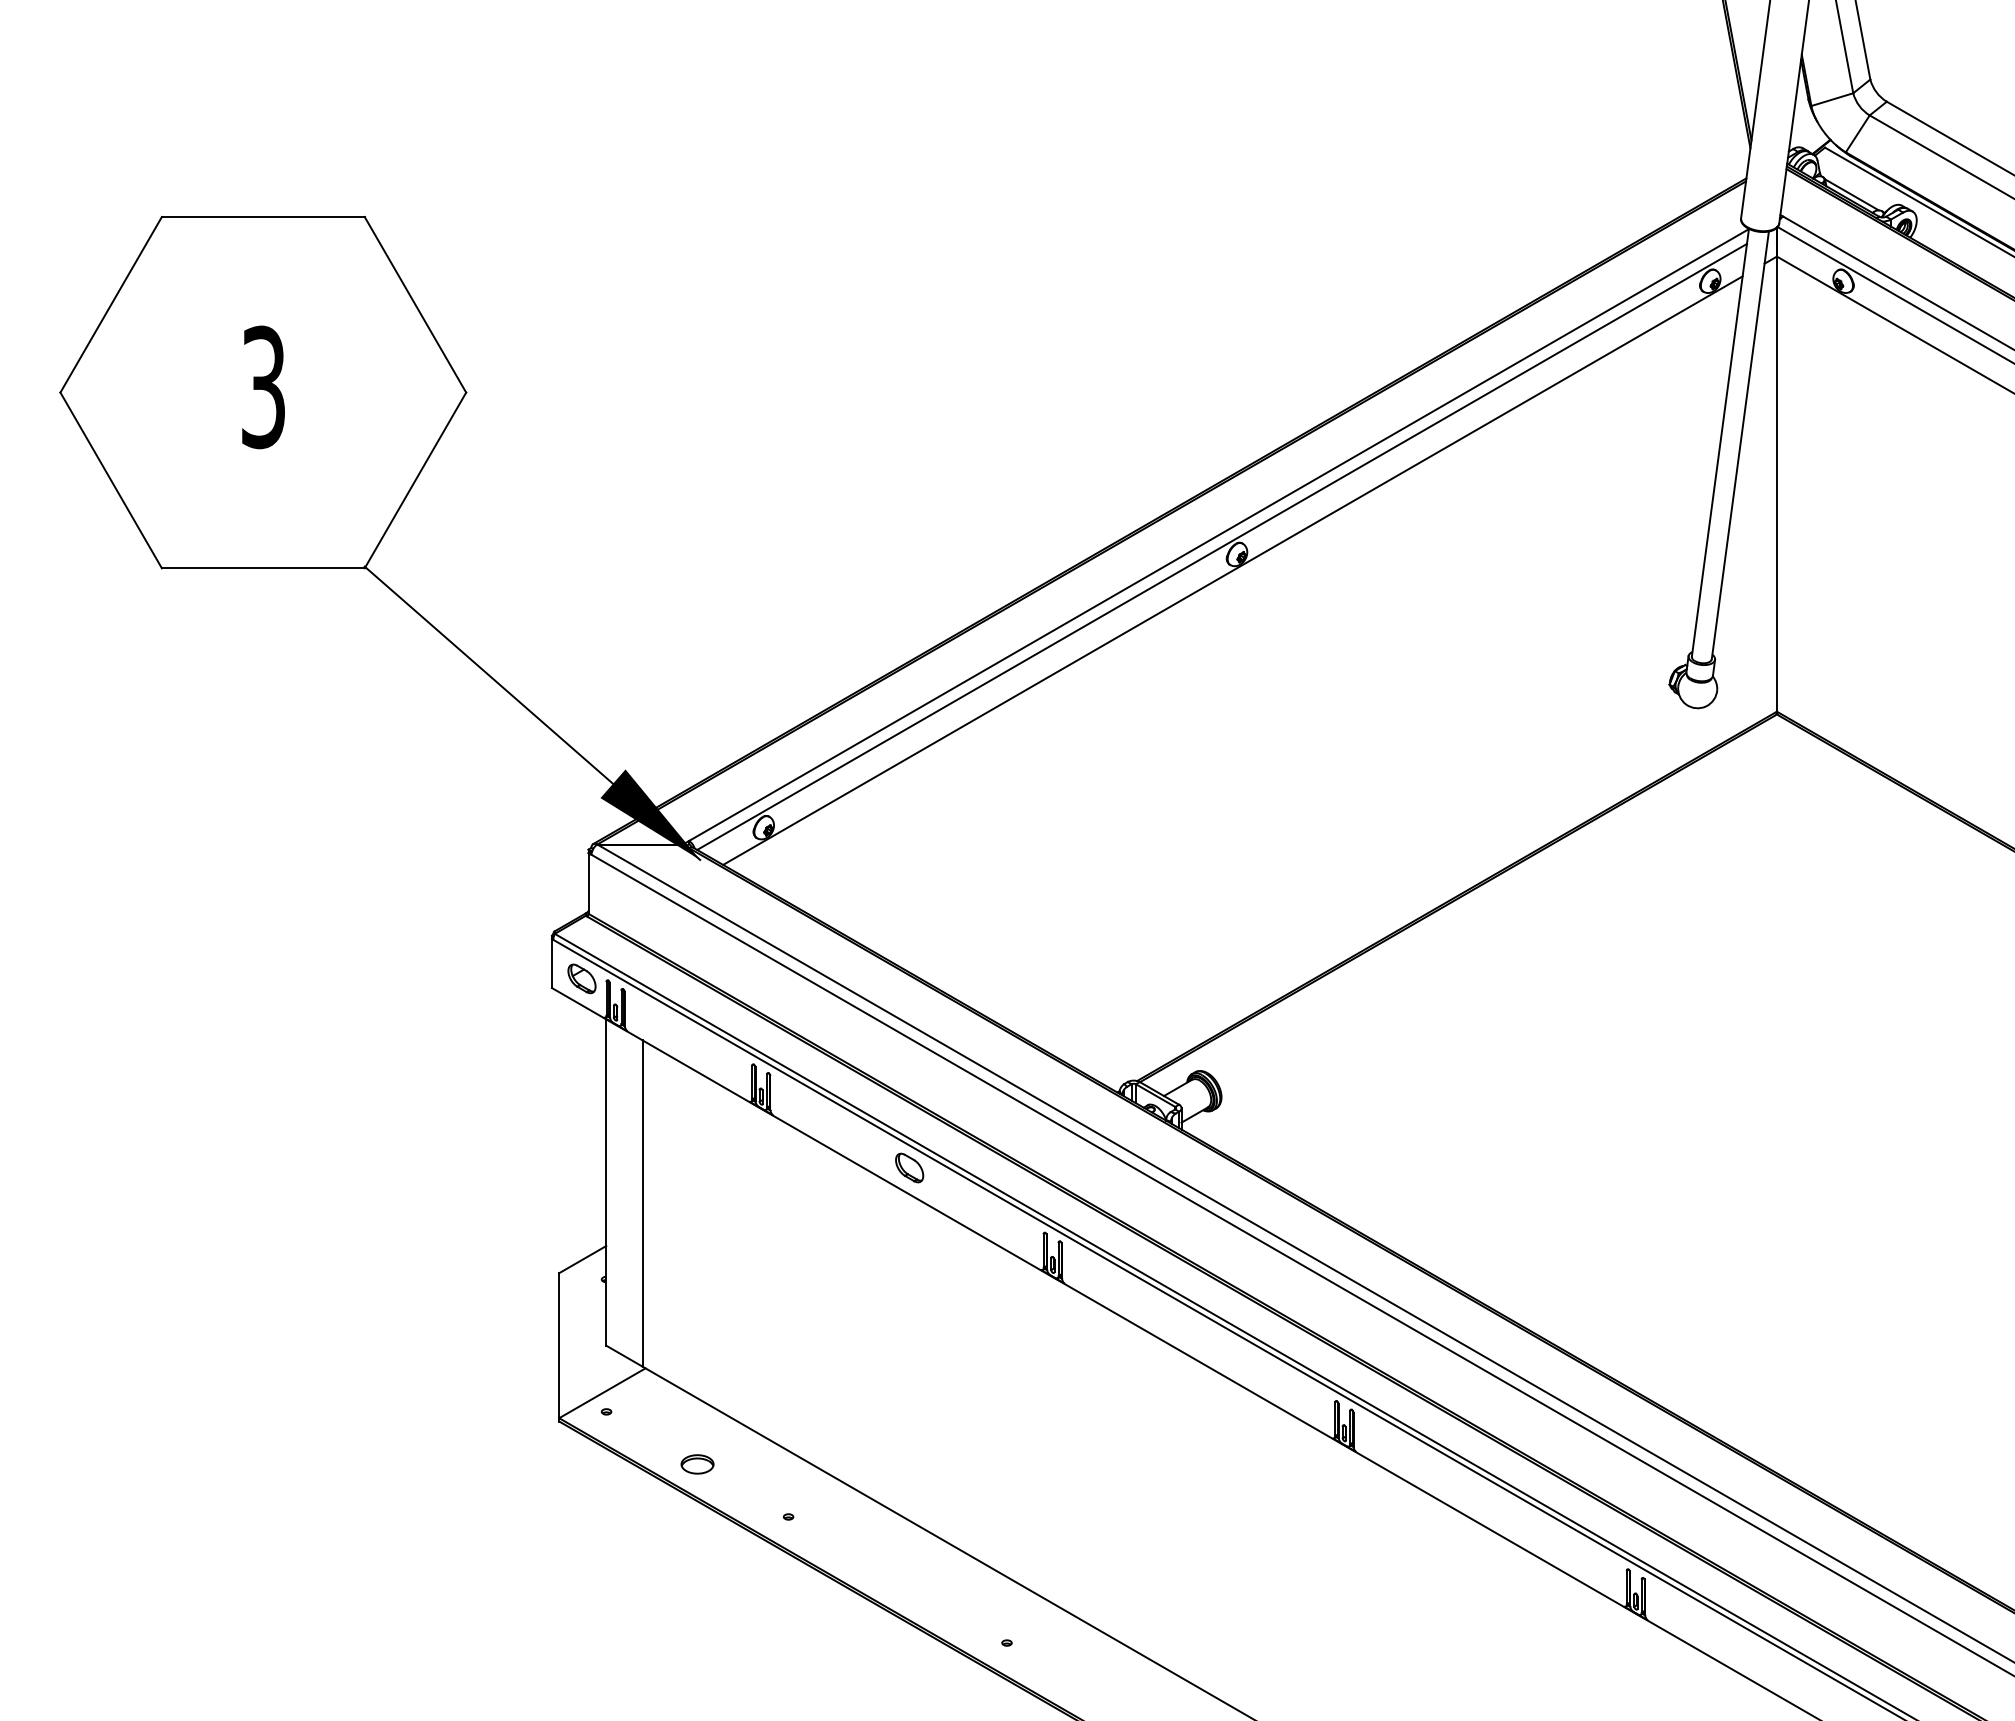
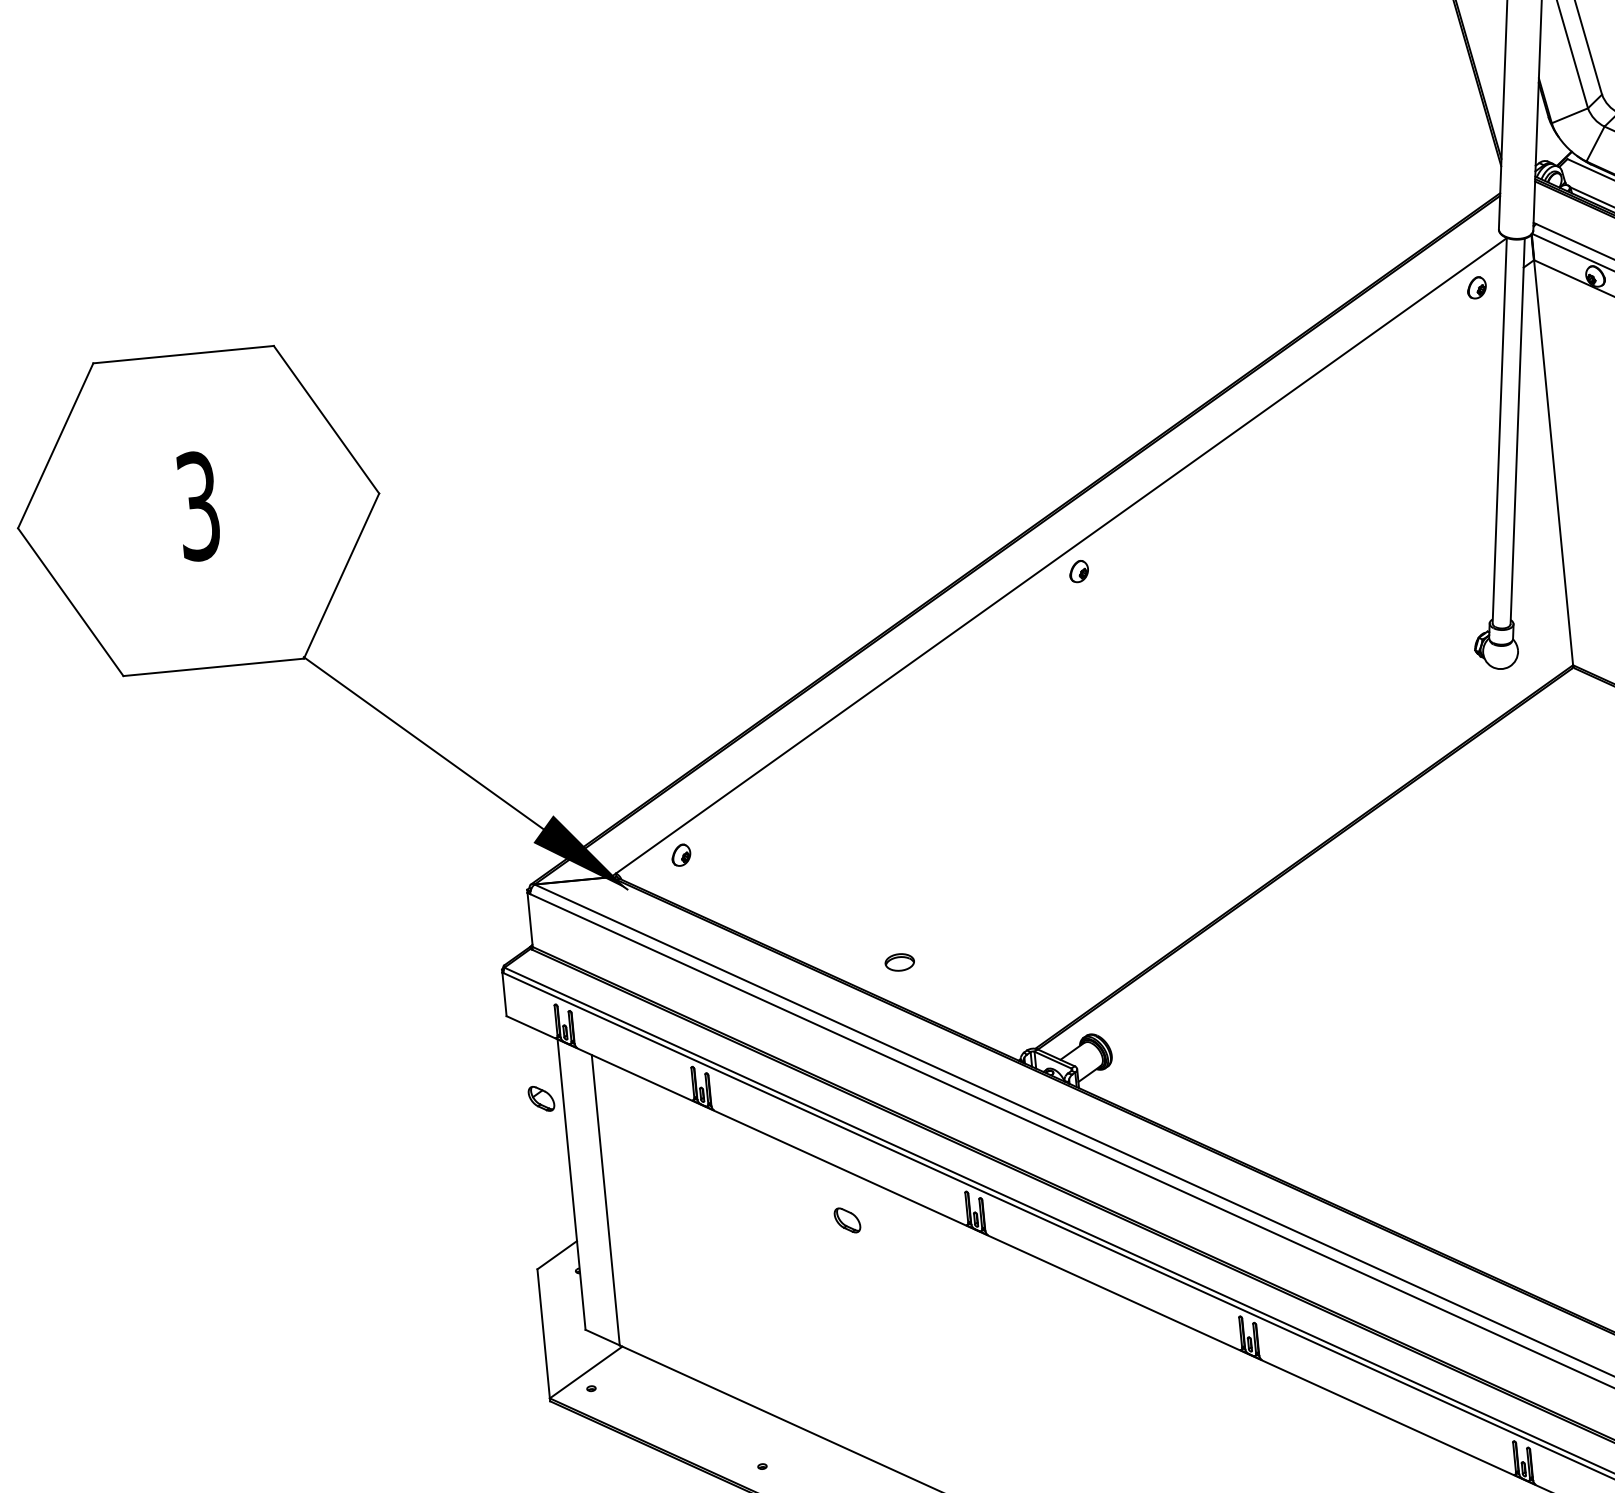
line: (1221, 546) -> (1064, 565), removed
line: (1232, 570) -> (1076, 586), removed
part: (581, 978) -> (541, 1098), moved
part: (909, 1167) -> (847, 1219), moved
part: (697, 1464) -> (899, 962), moved

